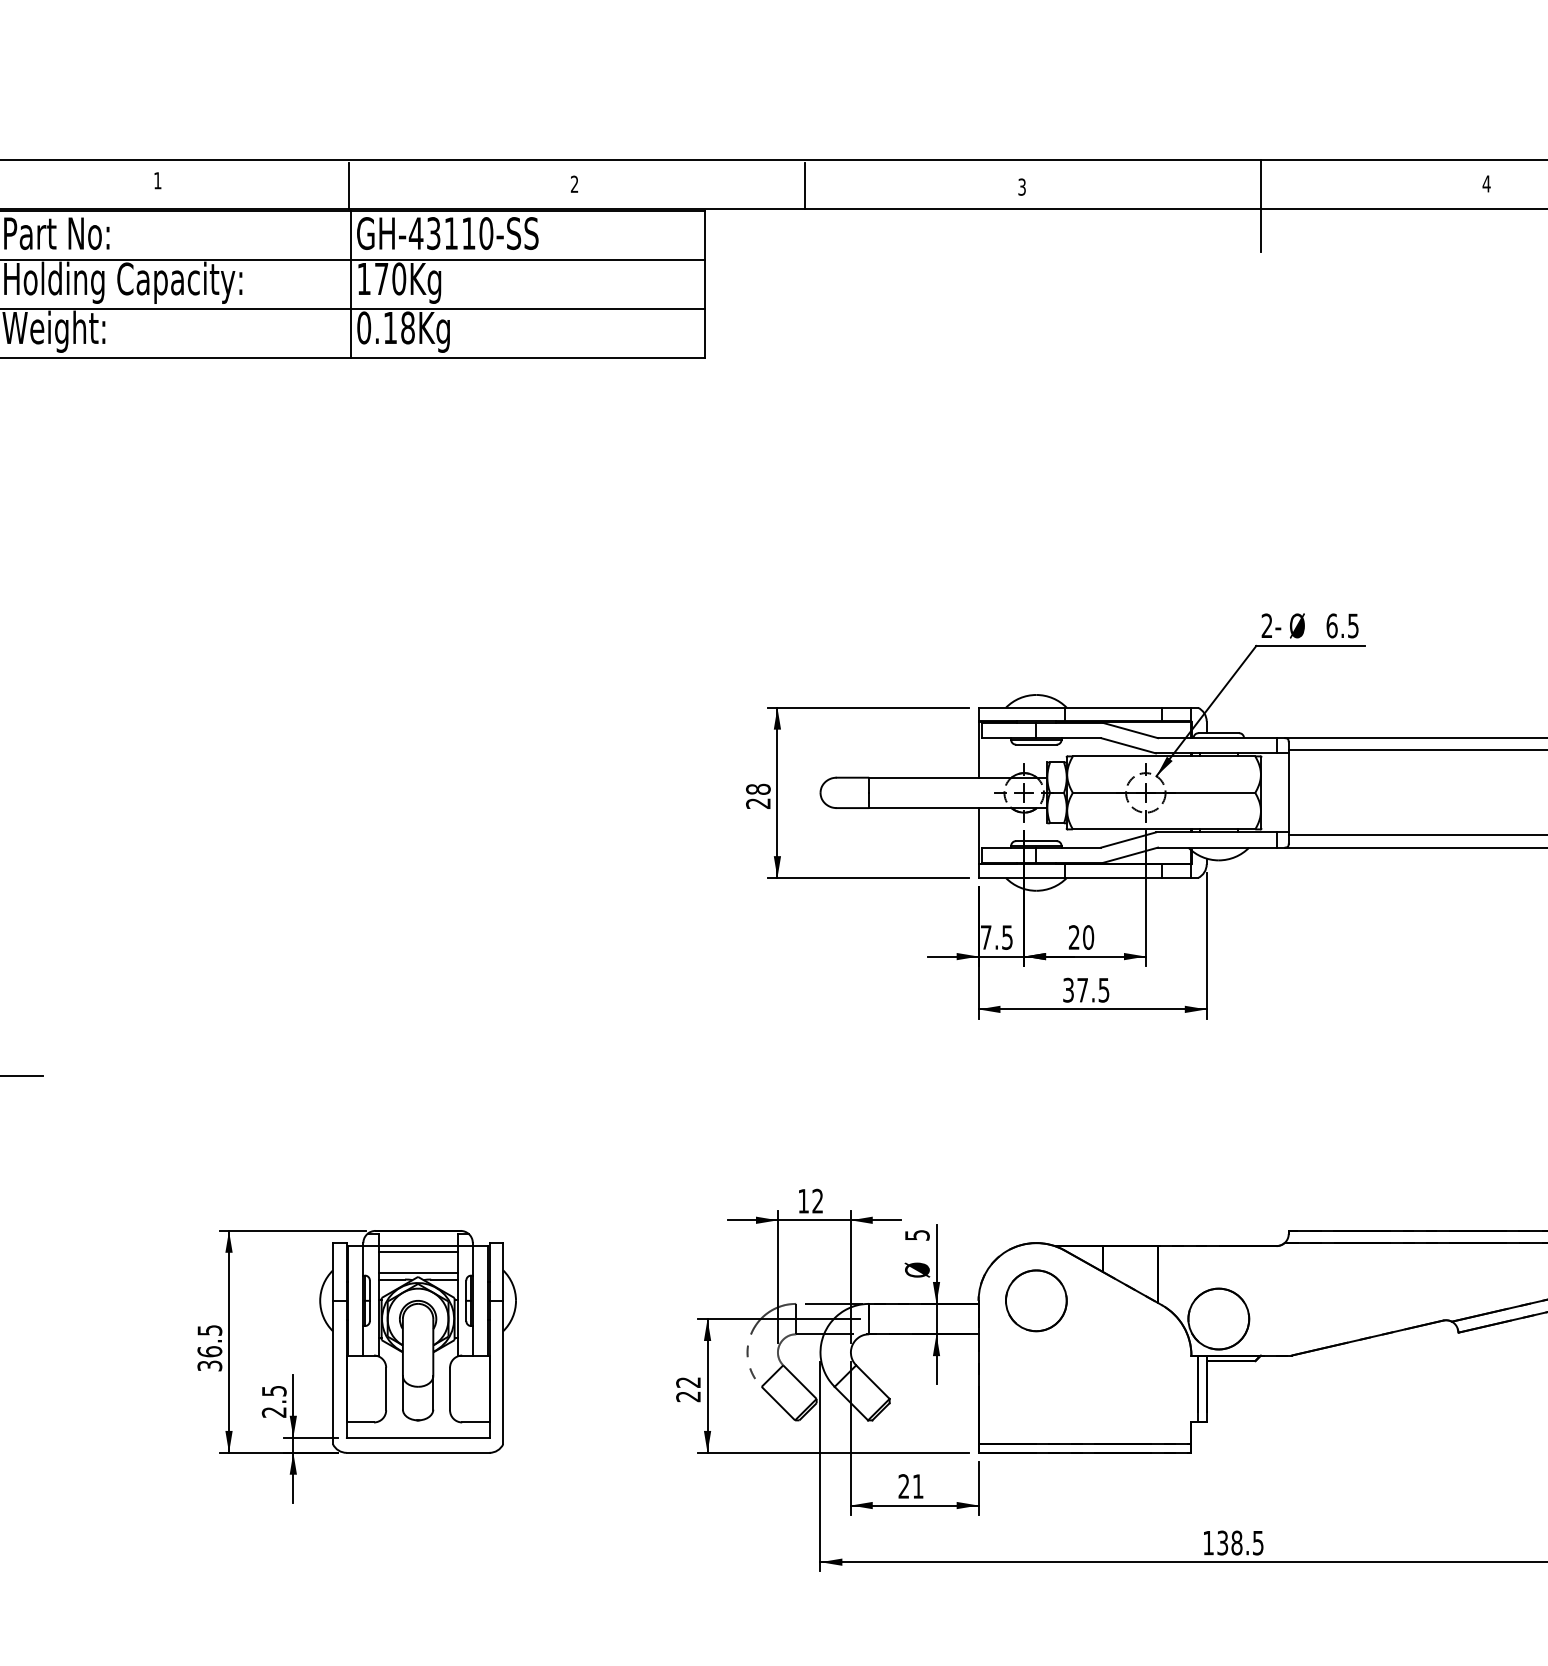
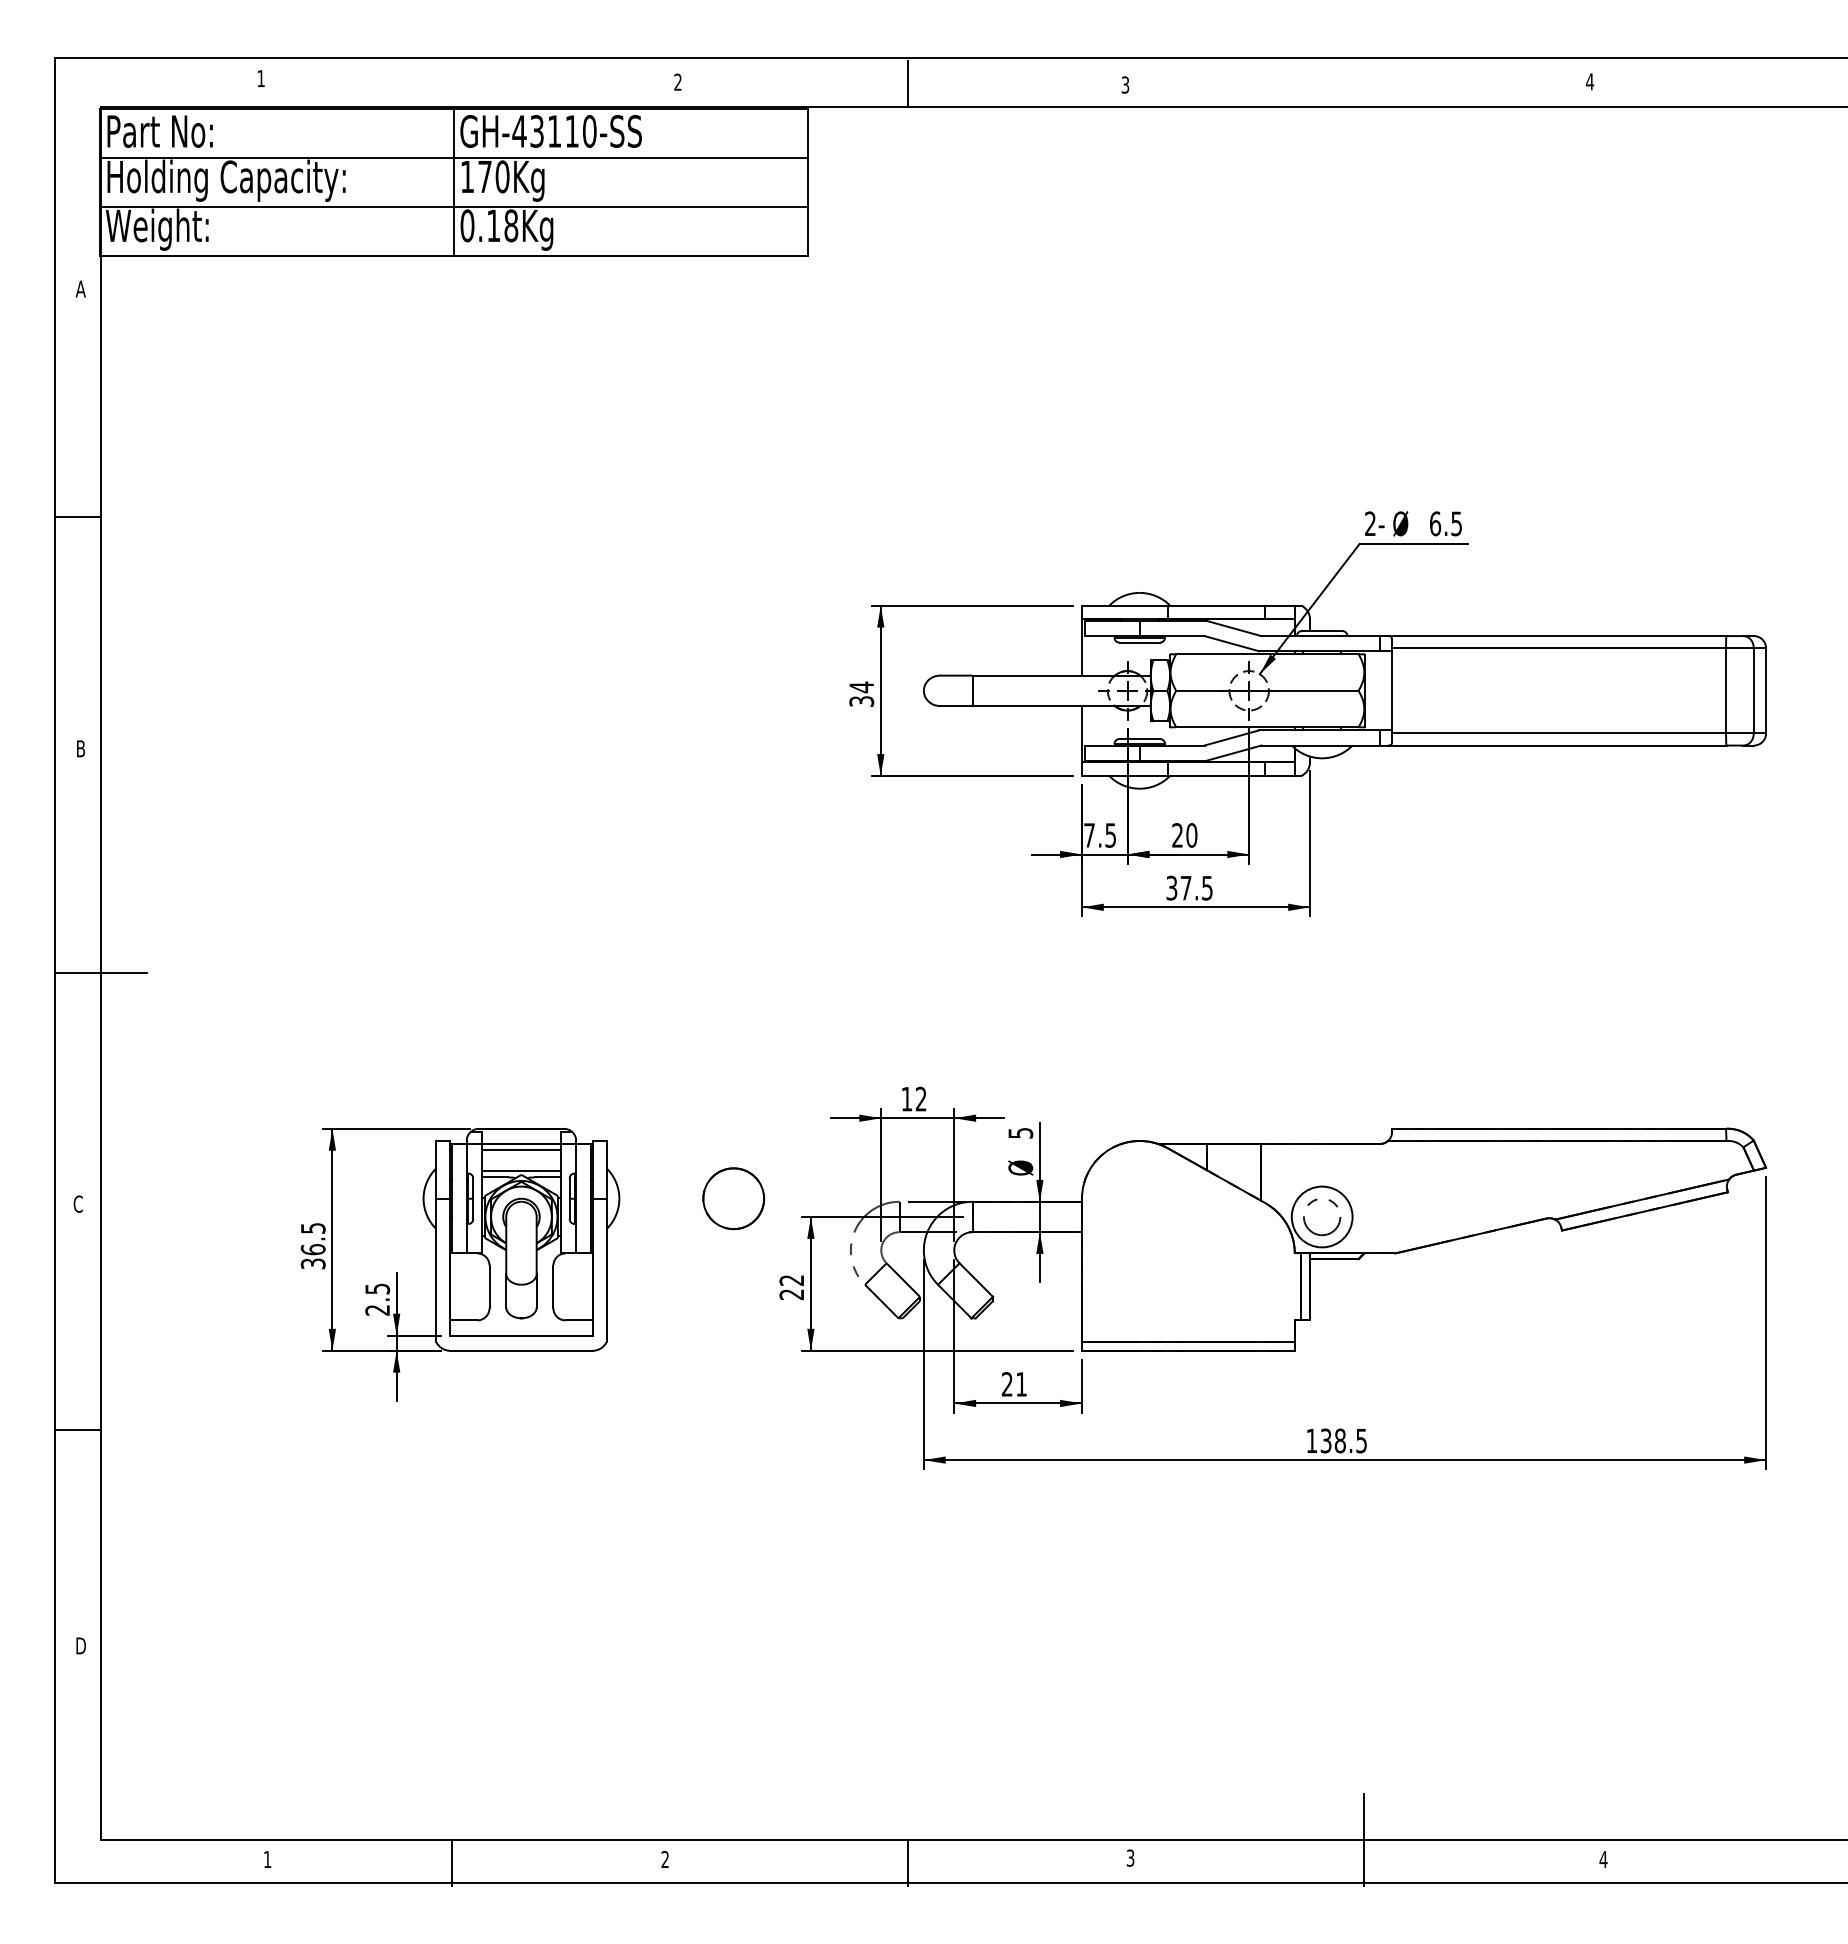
line: (349, 185) -> (452, 83), removed
line: (1261, 205) -> (1364, 103), removed
text: (758, 795) -> (861, 693), 28 -> 34
part: (1036, 1300) -> (733, 1198), moved
circle: (1218, 1318) -> (1321, 1216), size x0.6

